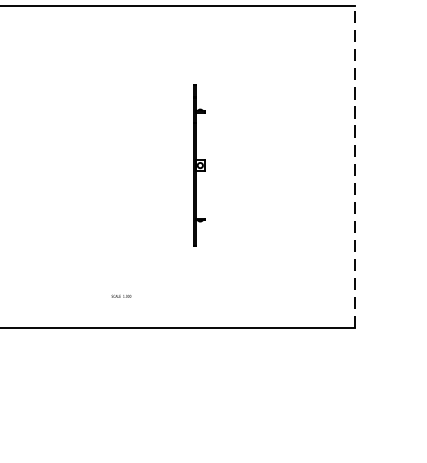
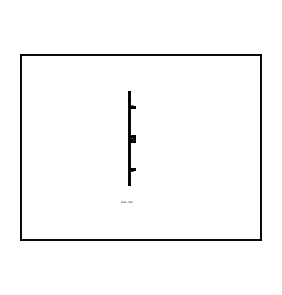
part: (199, 165) -> (131, 138), moved
line: (354, 167) -> (261, 147), dashed -> solid
text: (121, 295) -> (126, 201), moved

